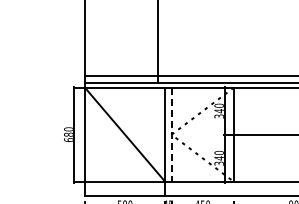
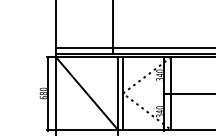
line: (171, 135) -> (122, 94), dashed -> solid

